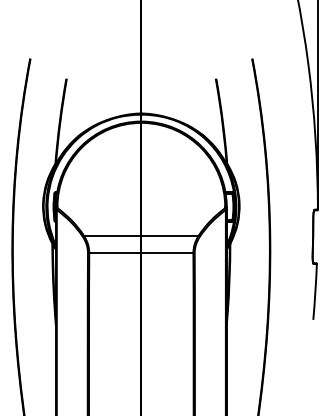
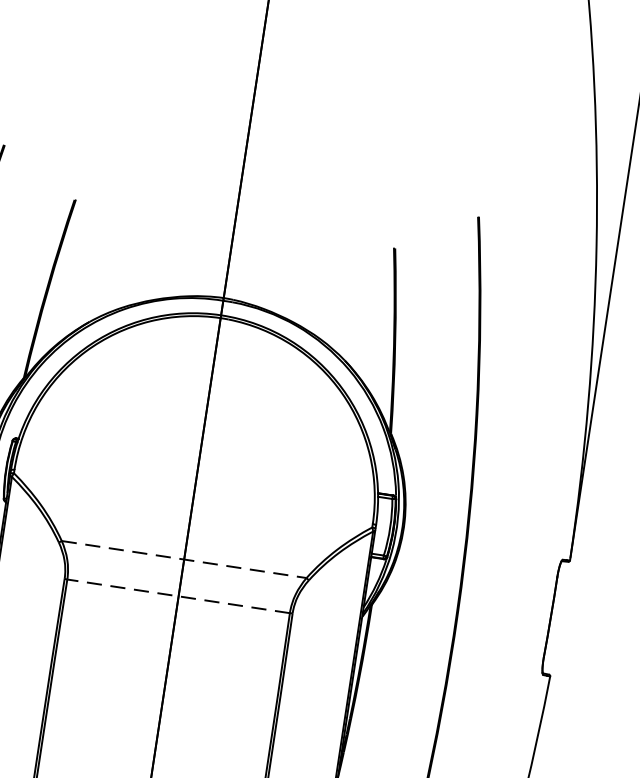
line: (141, 235) -> (184, 558), solid -> dashed
line: (140, 253) -> (176, 596), solid -> dashed

